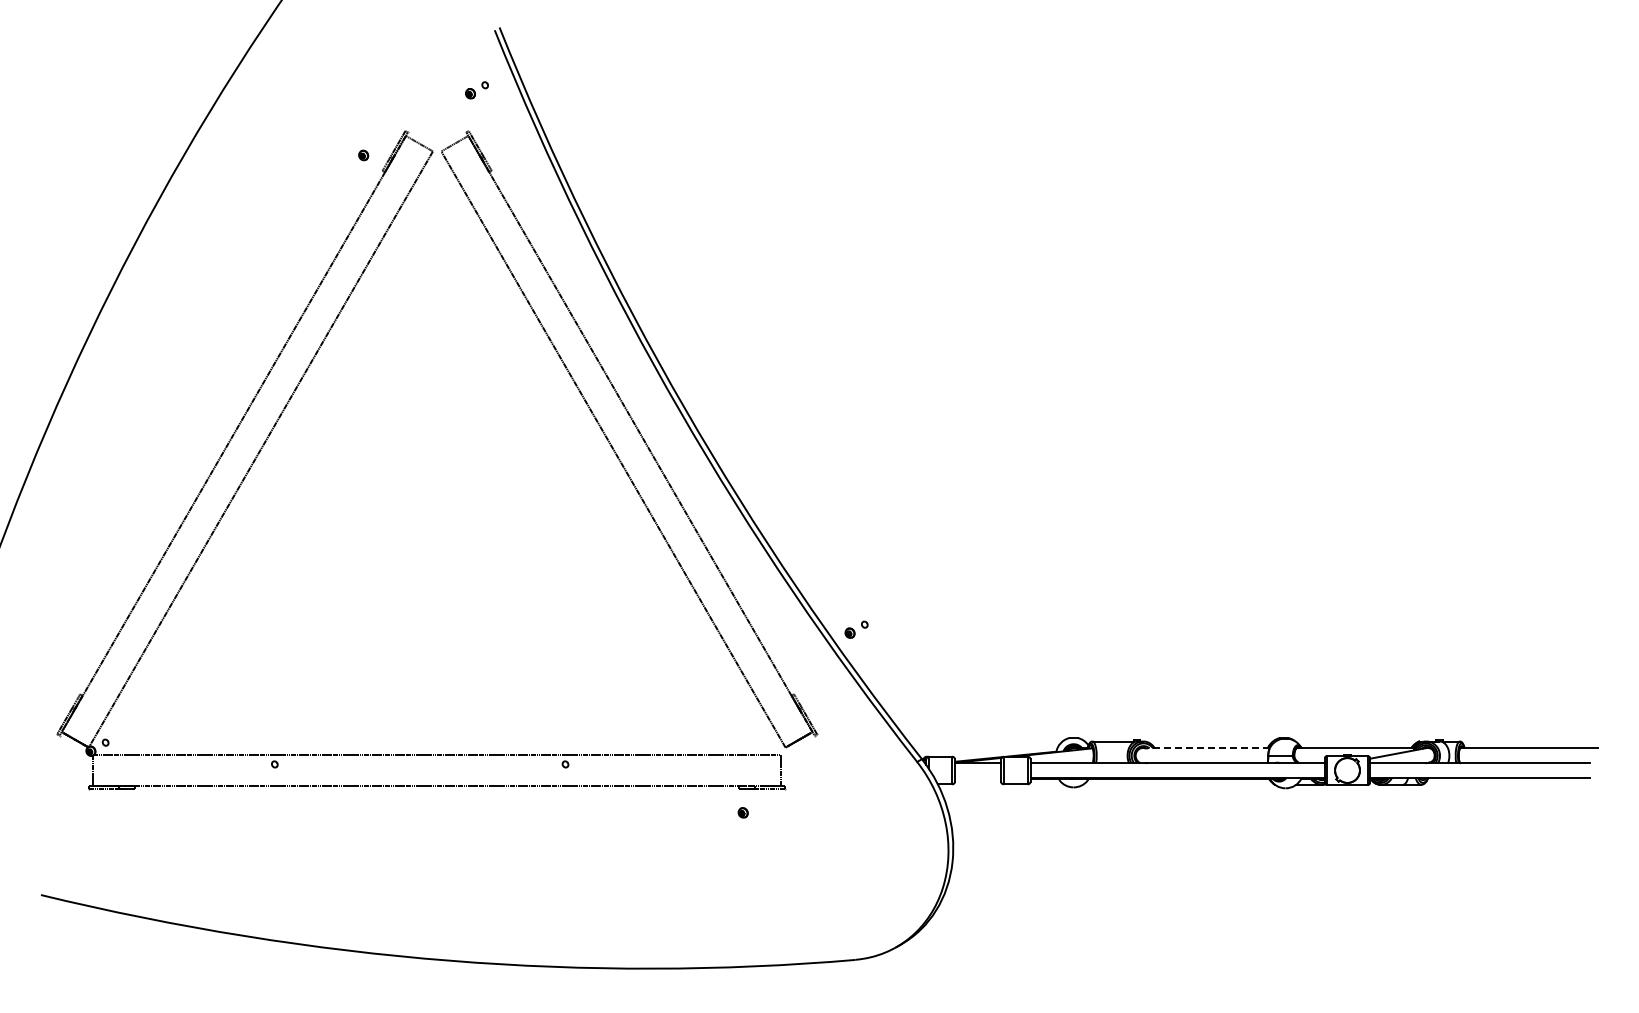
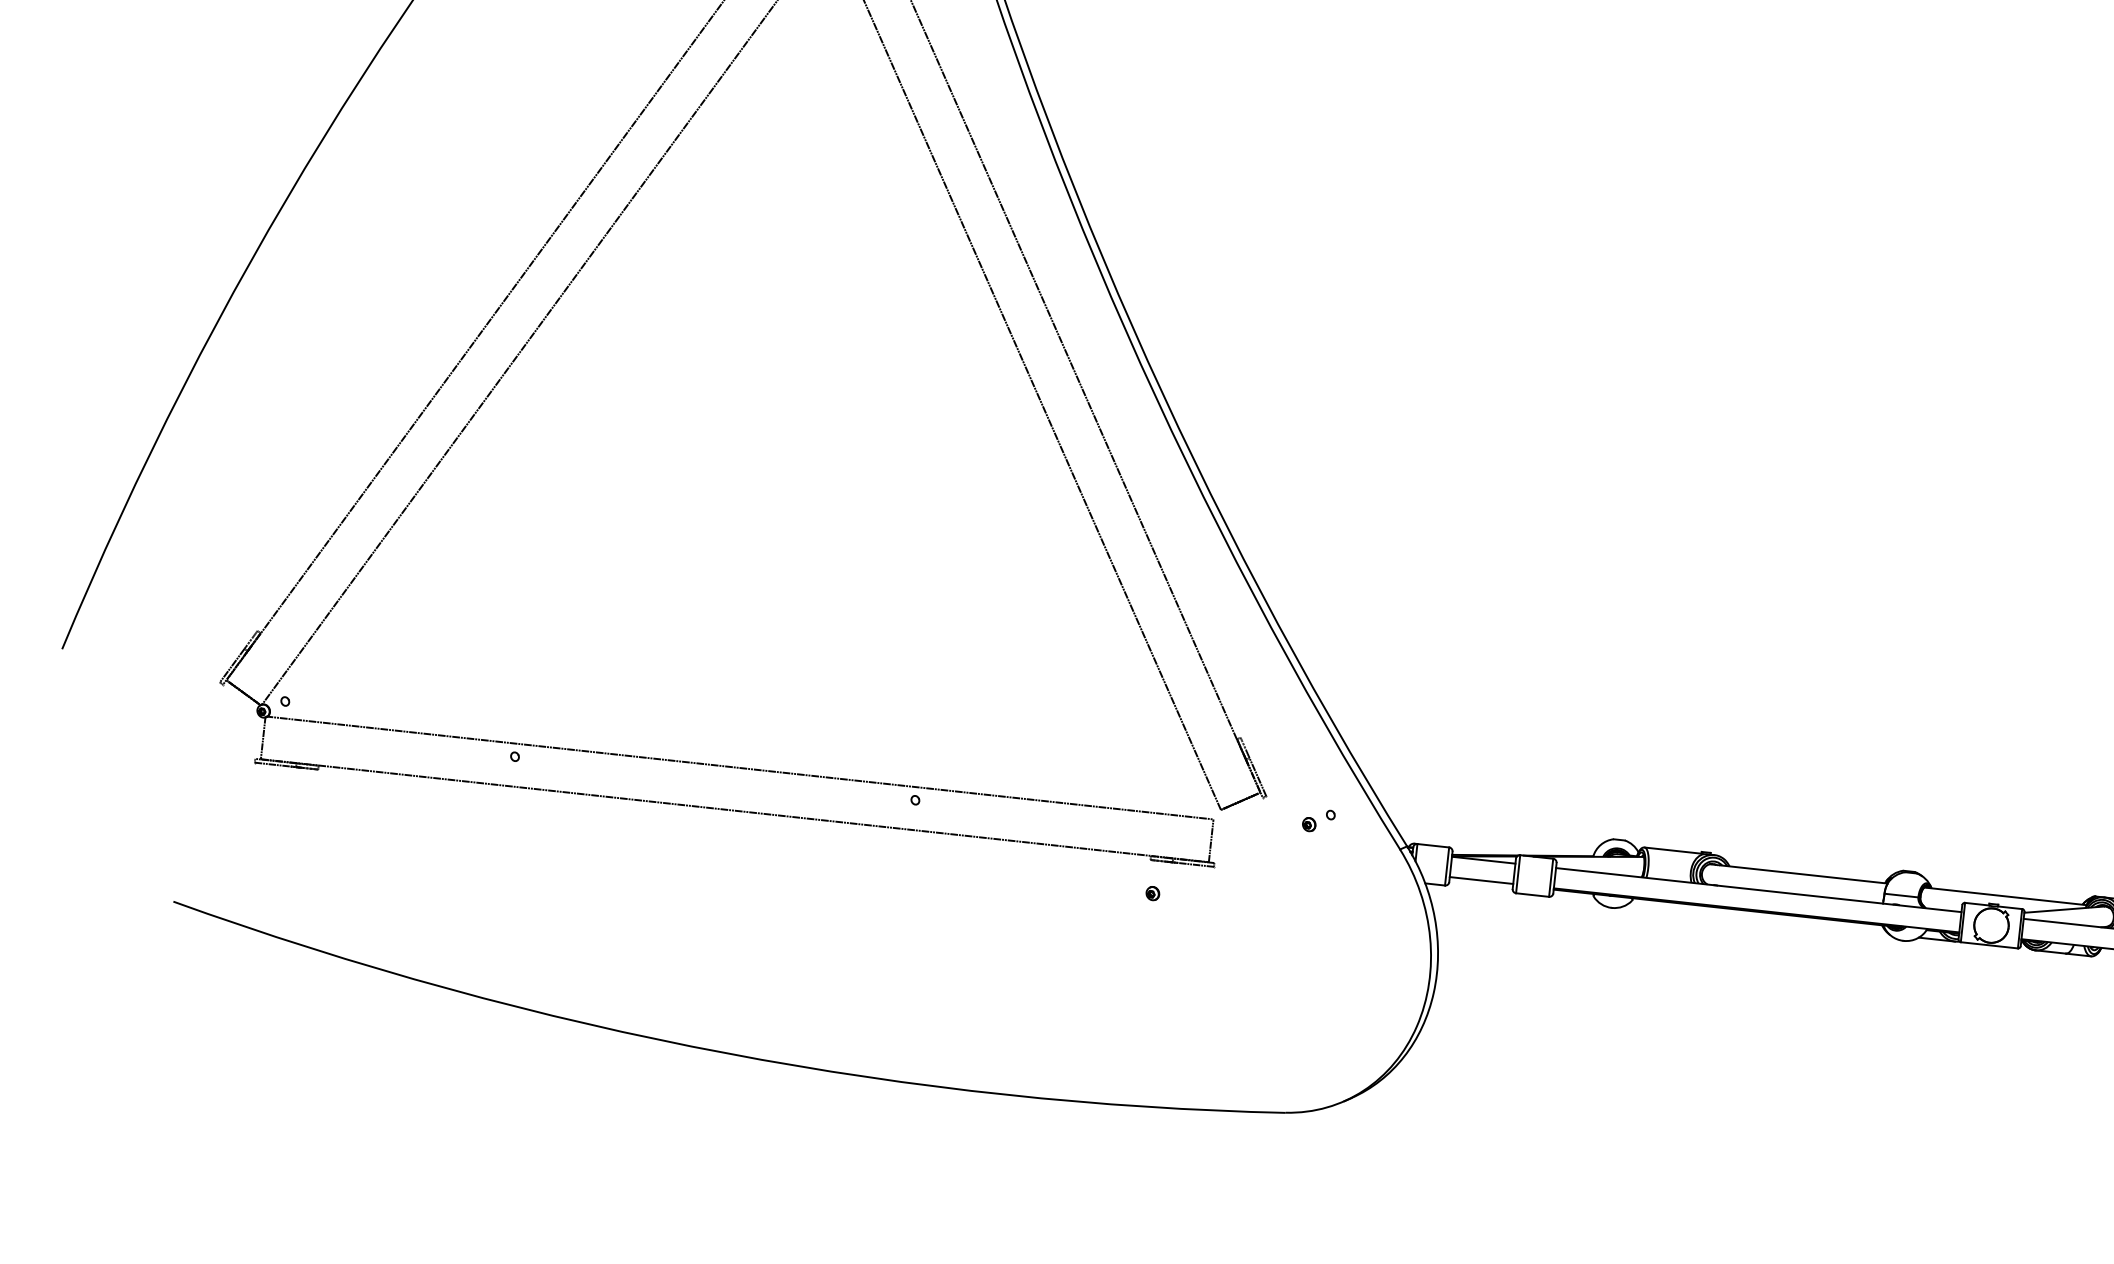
part: (856, 629) -> (1318, 820), moved
line: (1208, 748) -> (1803, 874), dashed -> solid
line: (977, 777) -> (1480, 879), added

